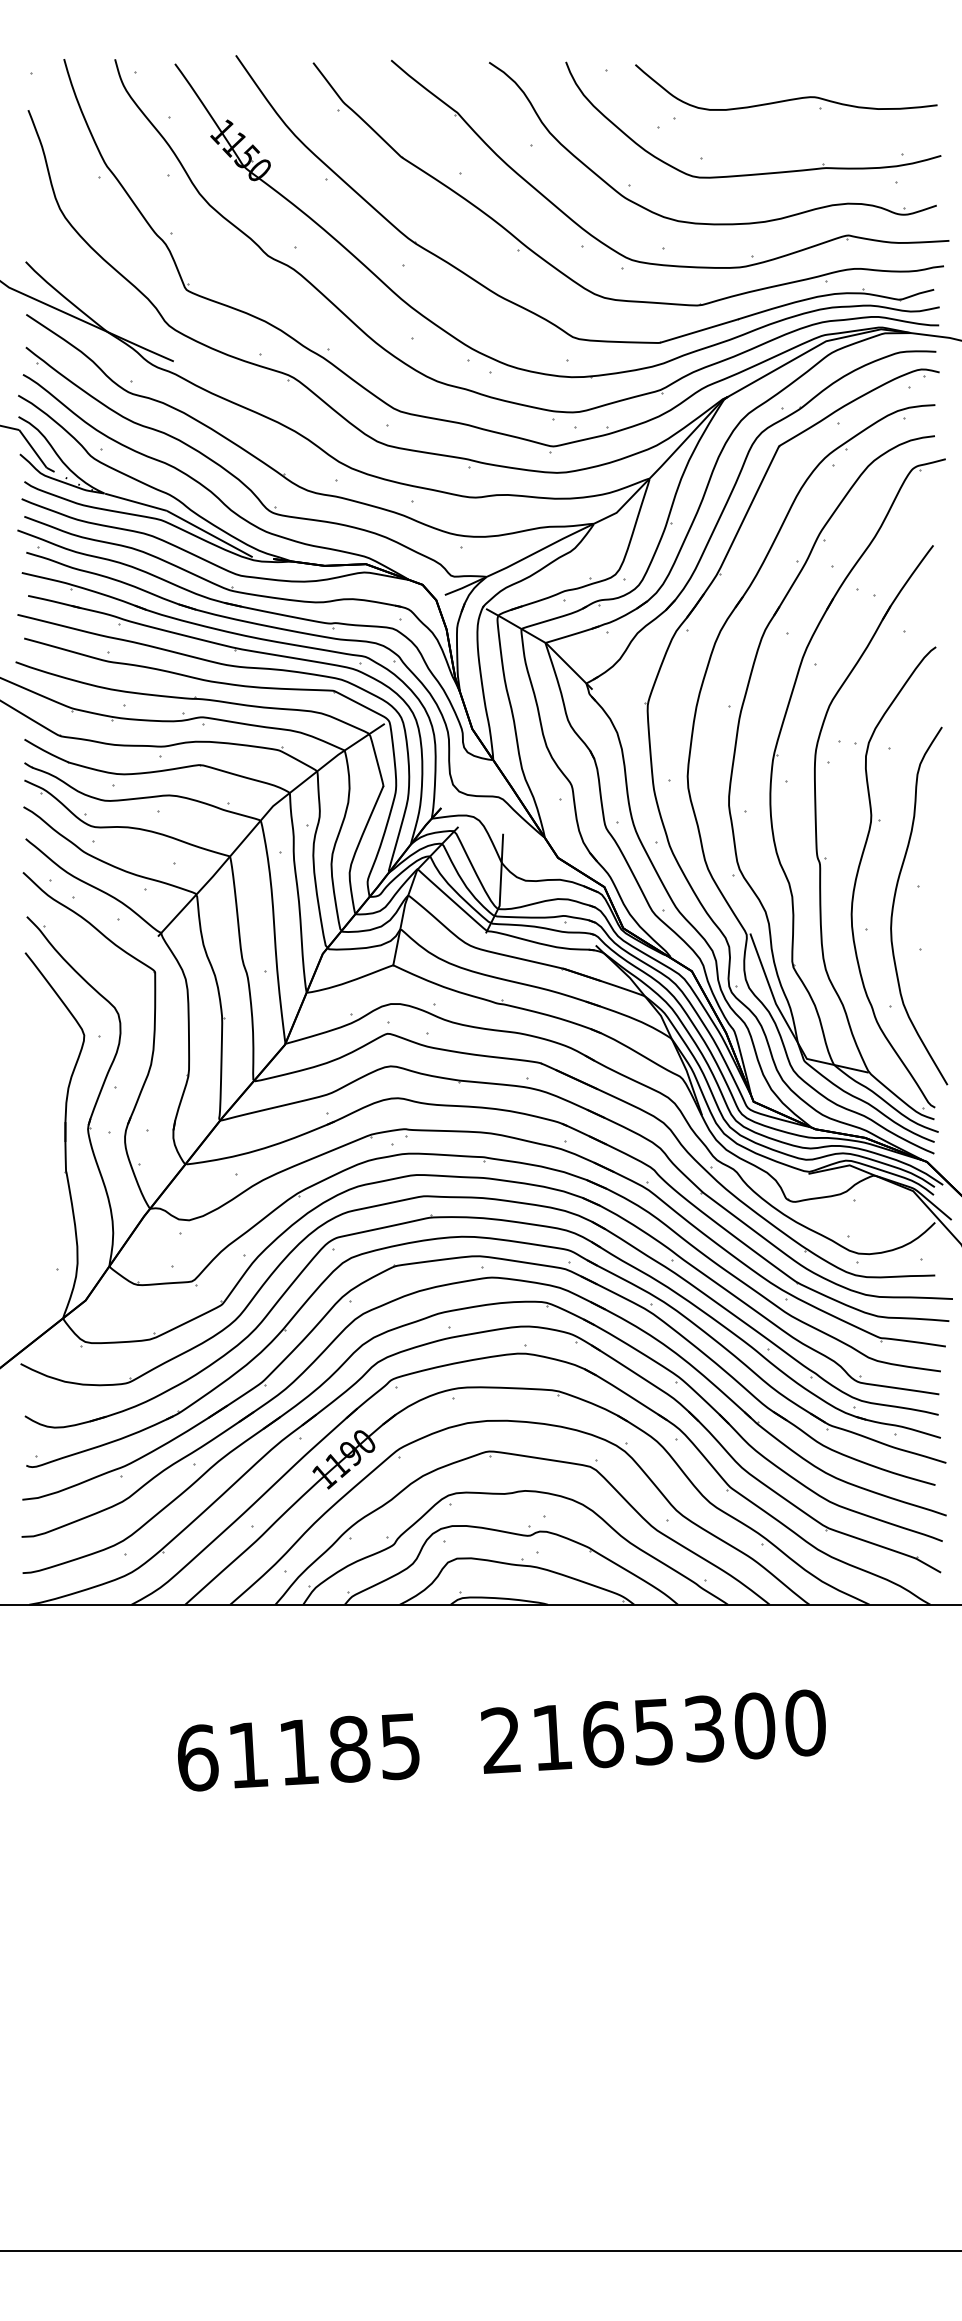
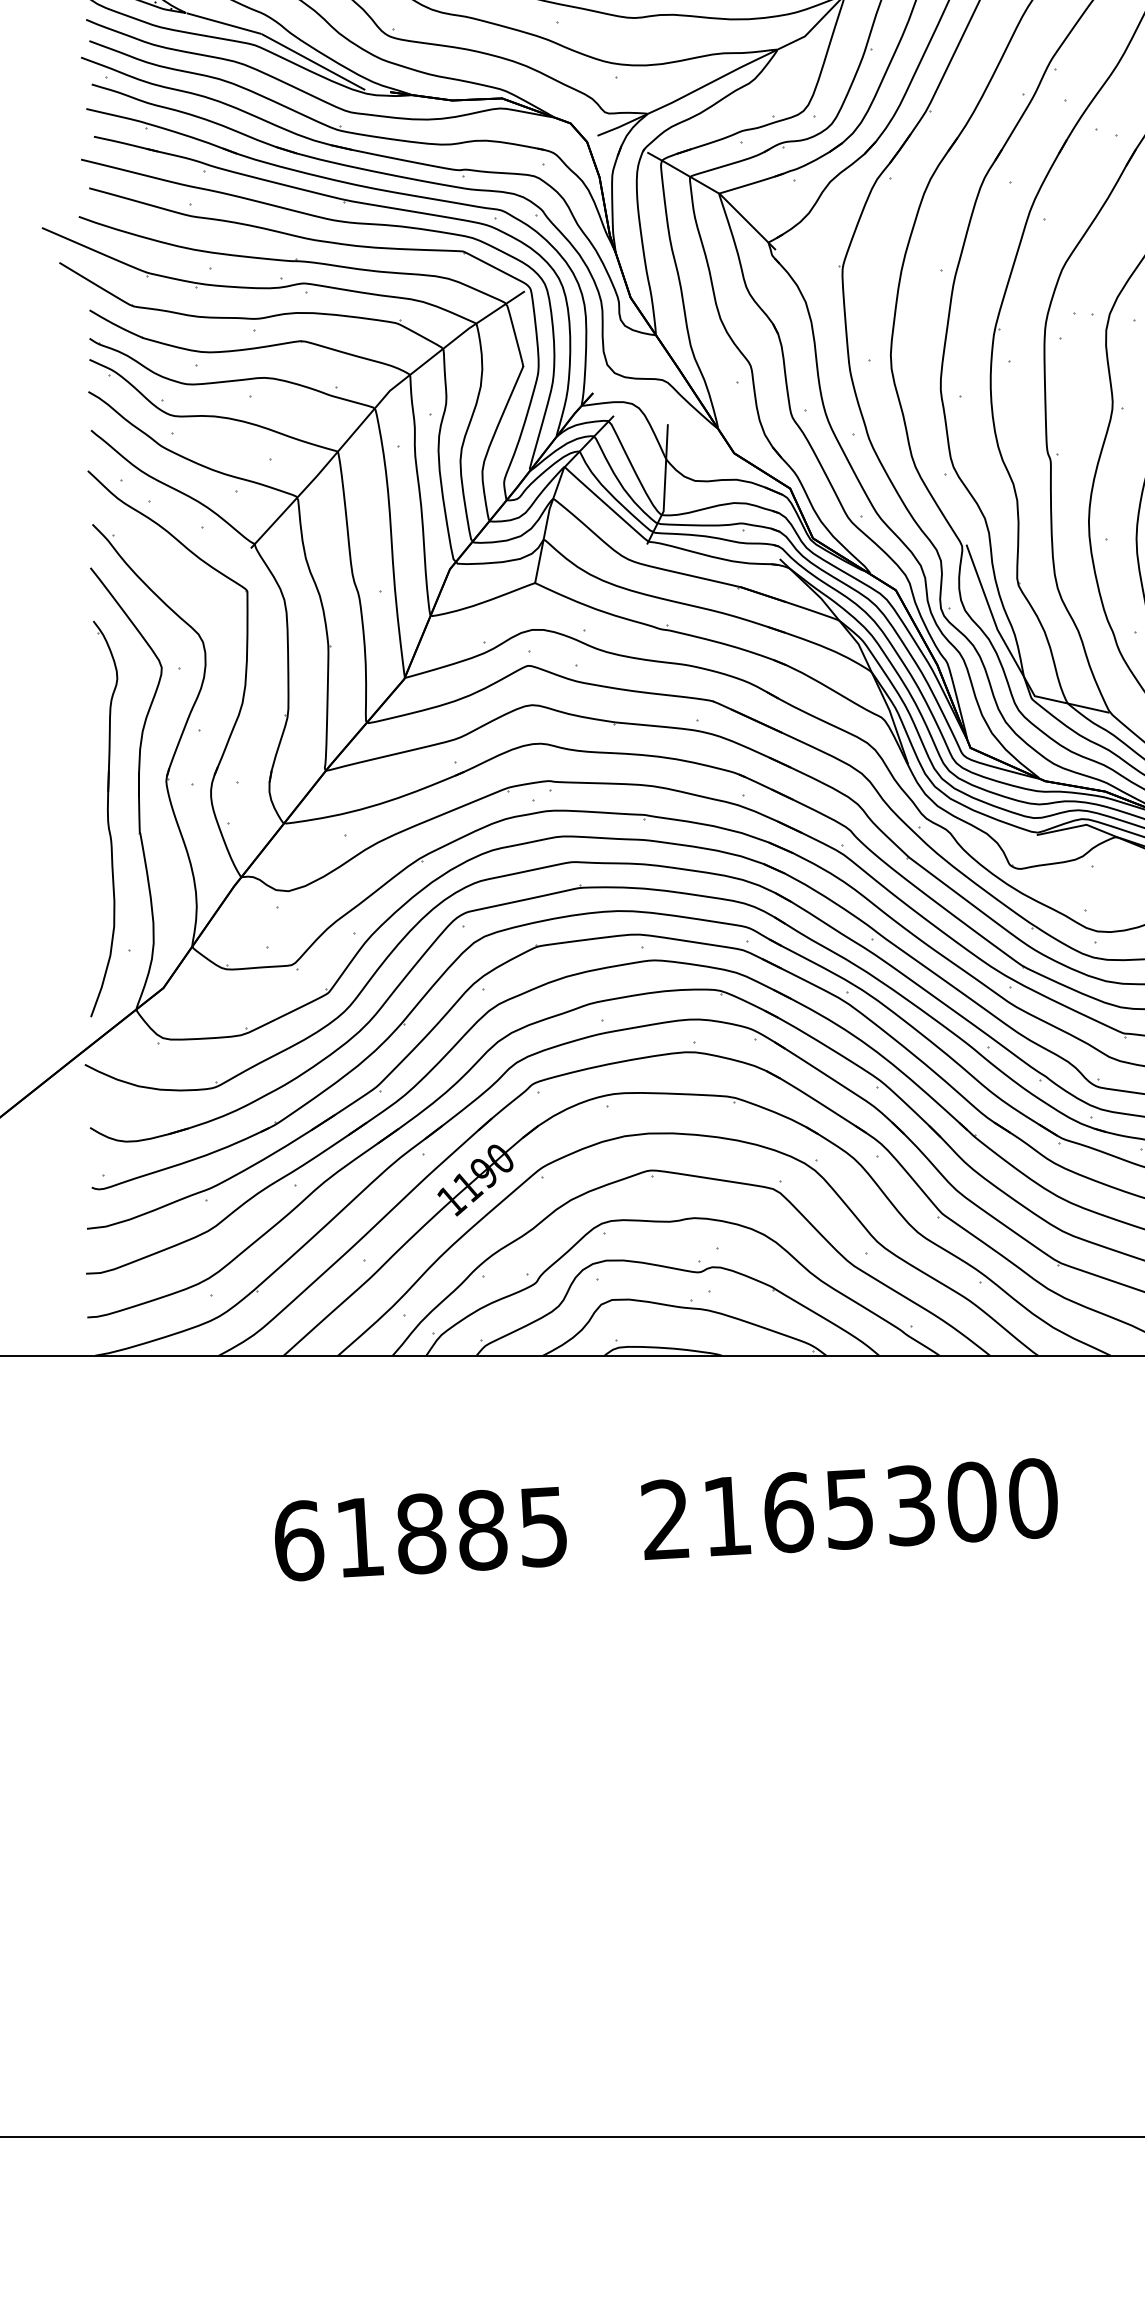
part: (36, 1160) -> (104, 818), added
text: (299, 1751) -> (421, 1532), 61185 -> 61885

